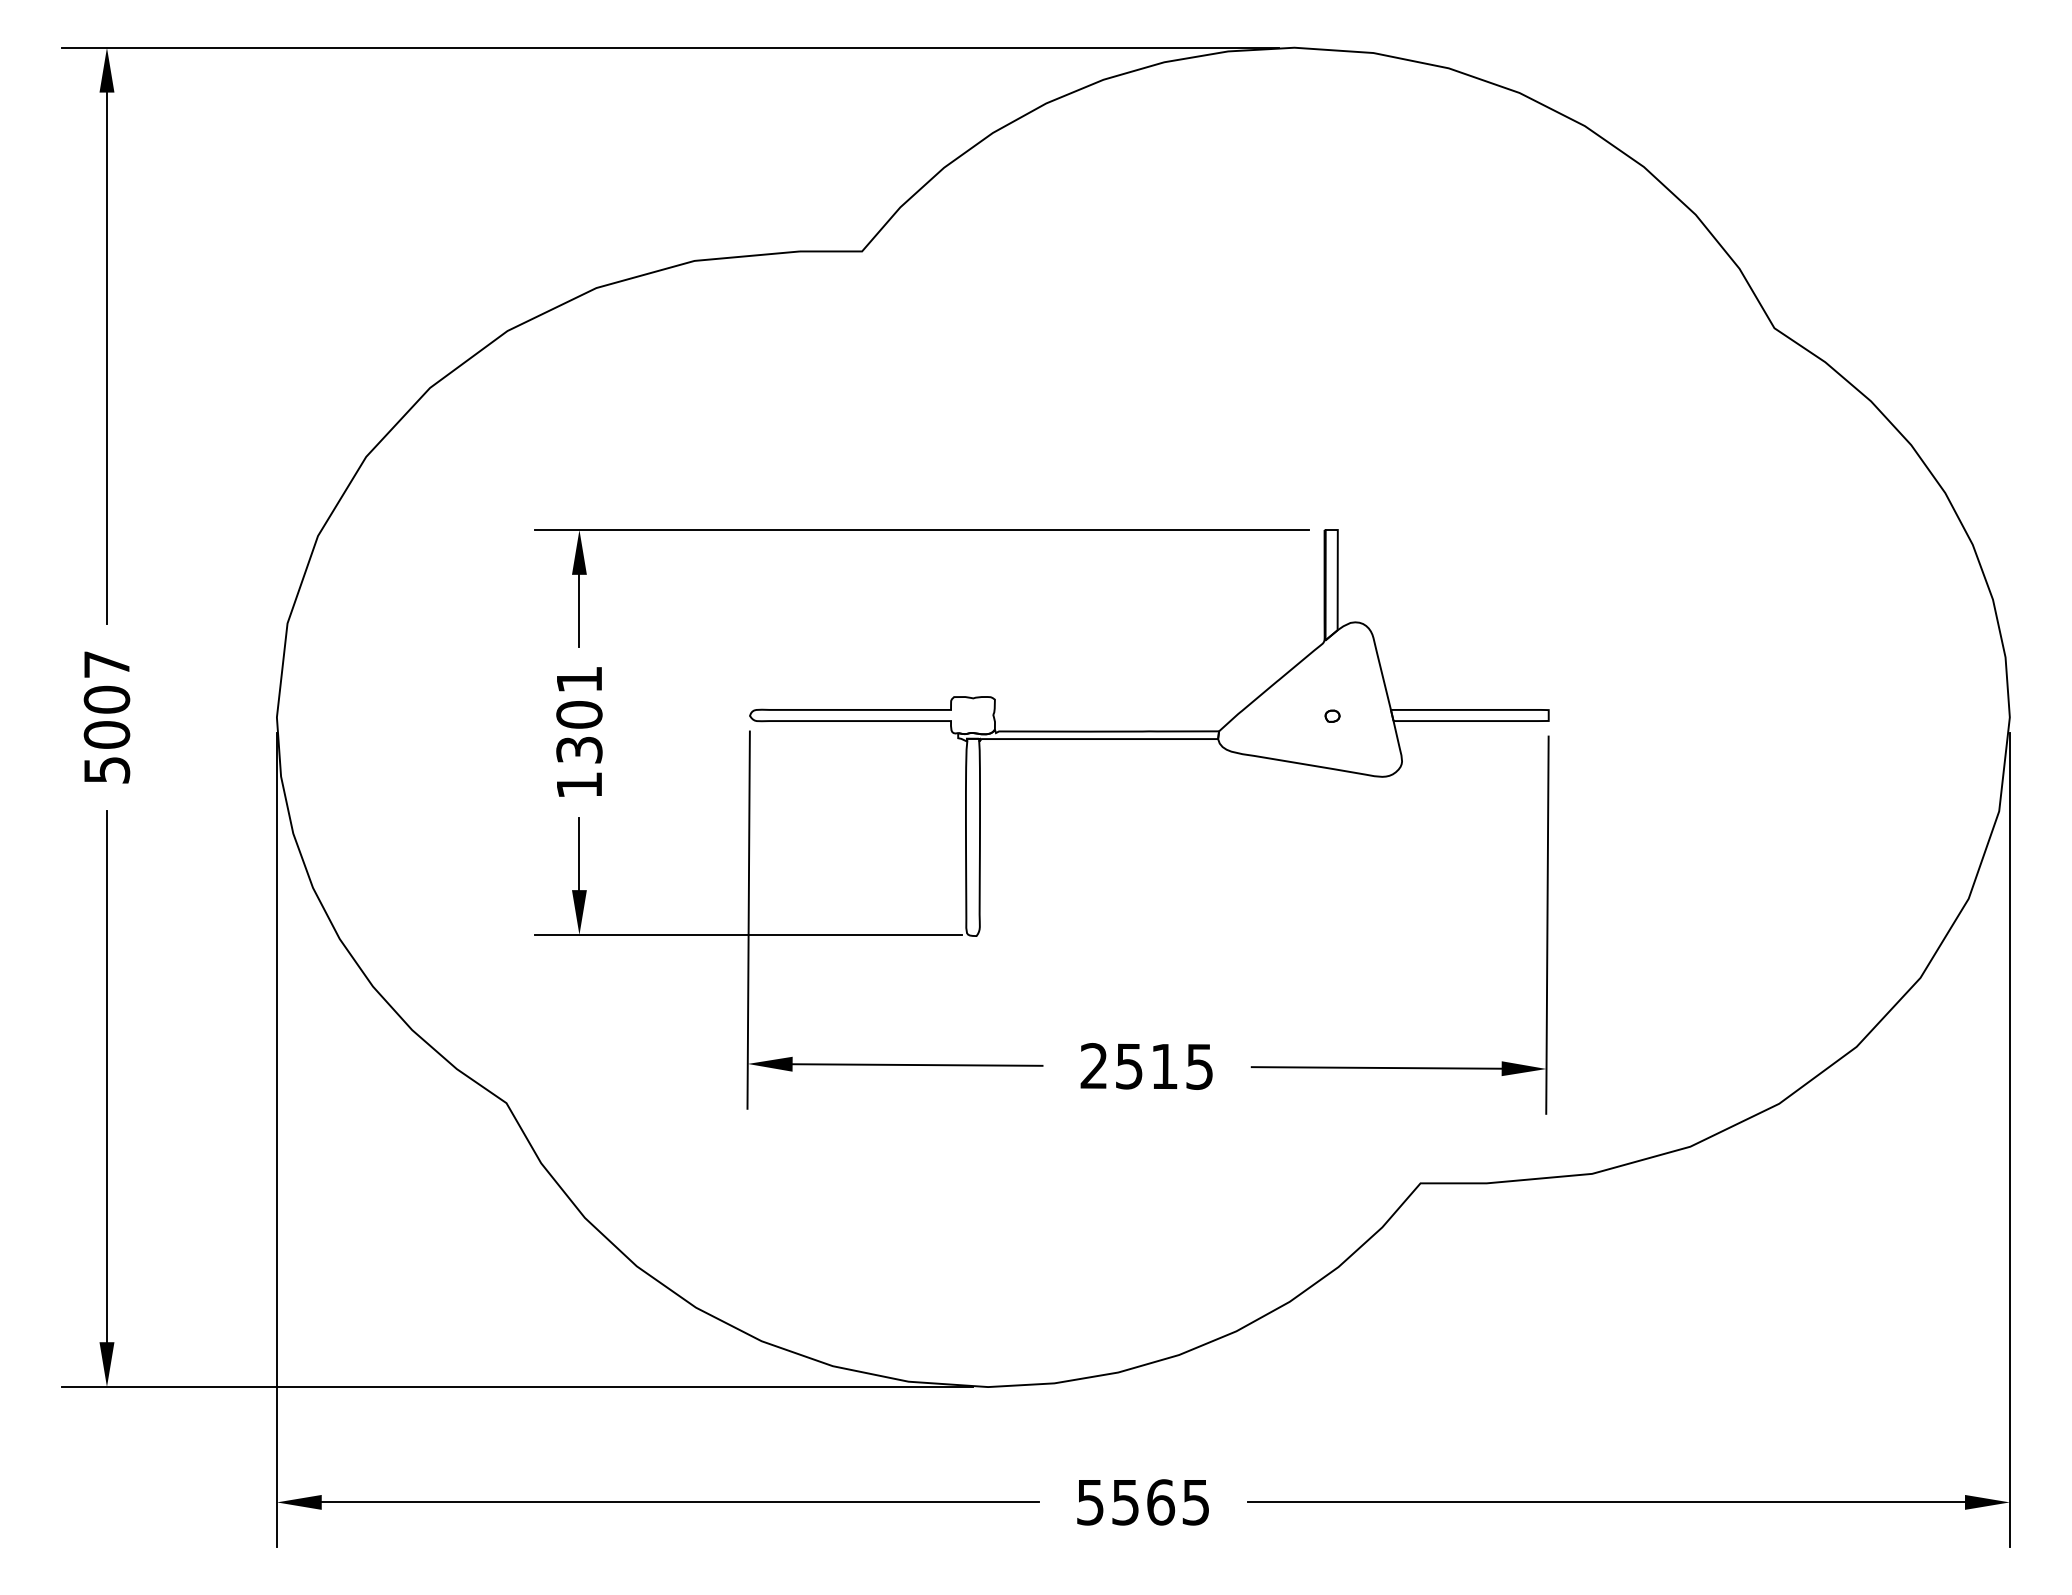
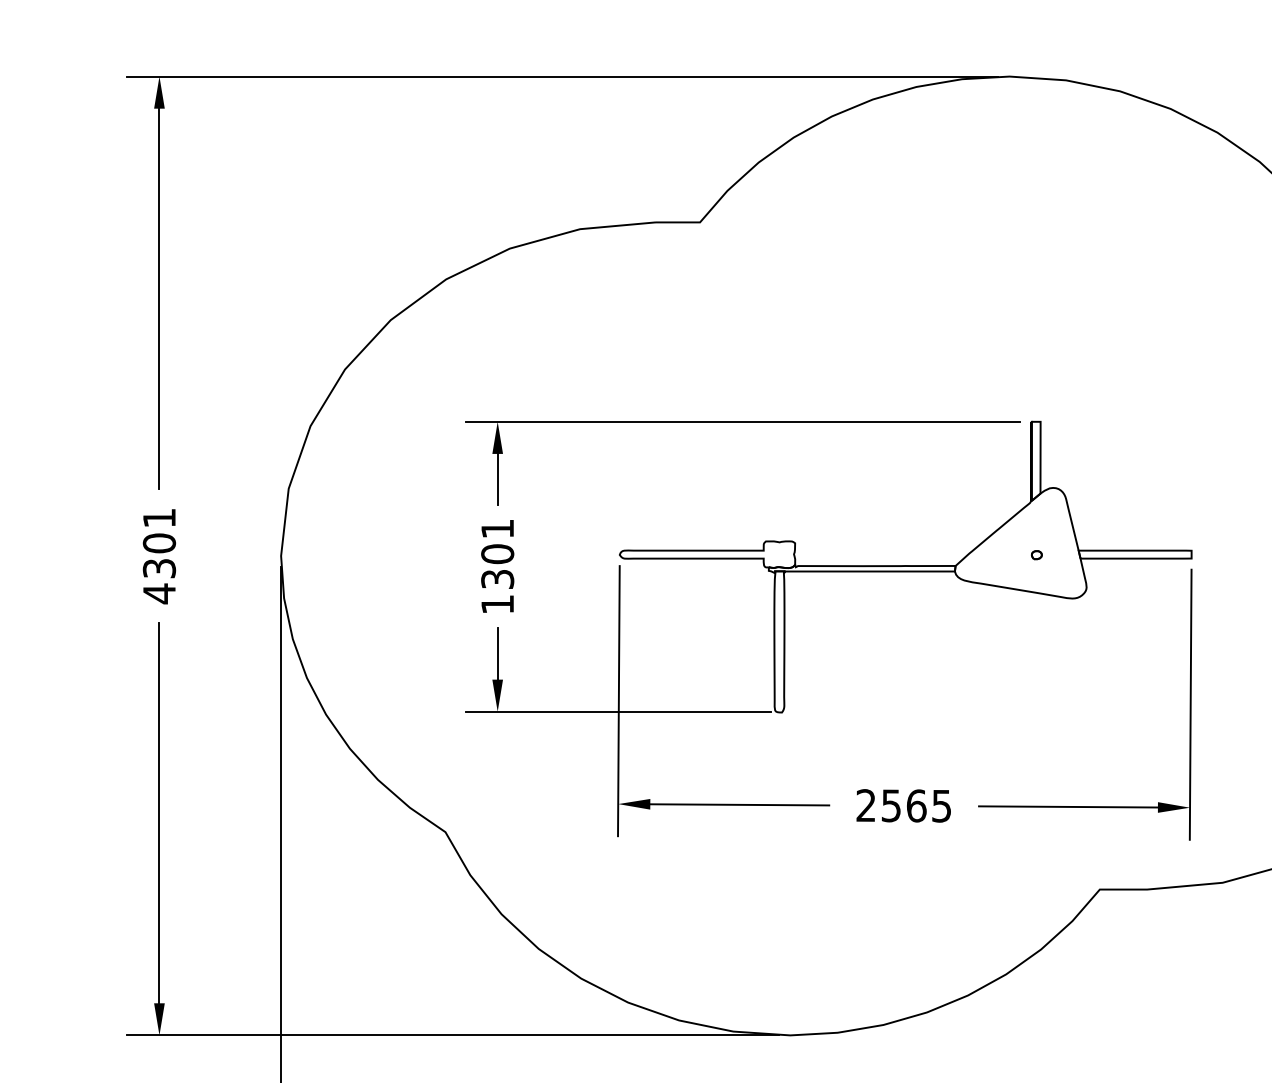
text: (106, 718) -> (159, 556), 5007 -> 4301
text: (1164, 1066) -> (916, 805), 2515 -> 2565

